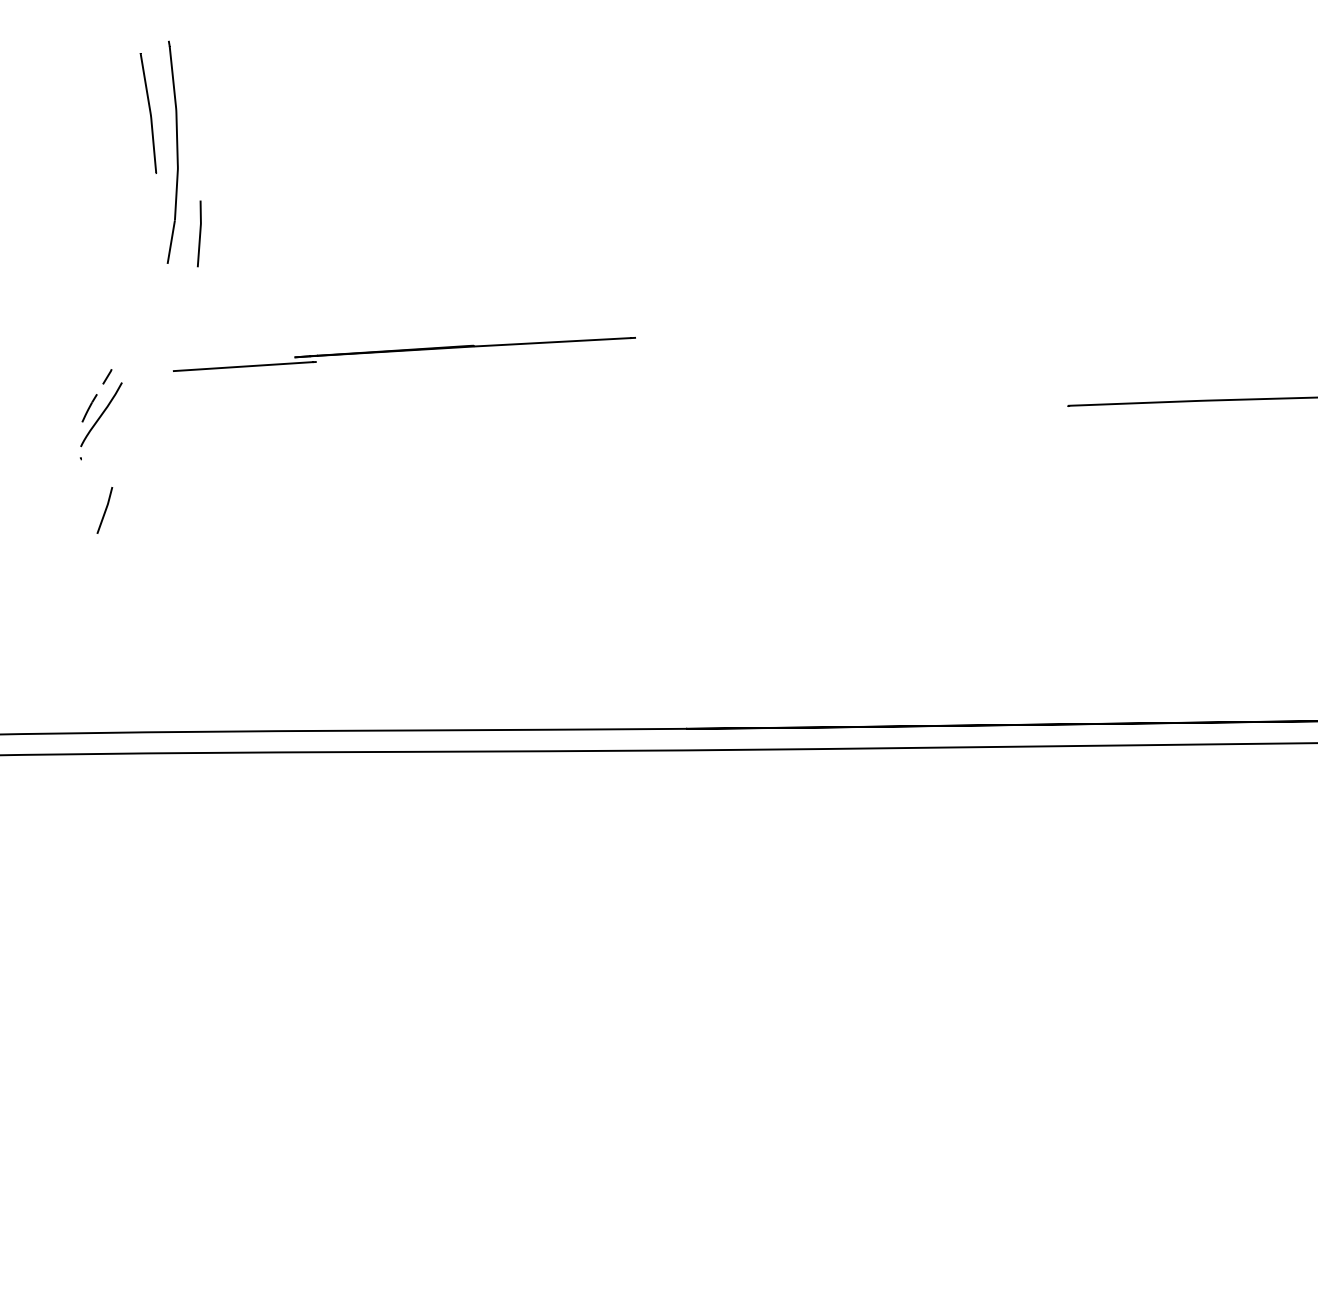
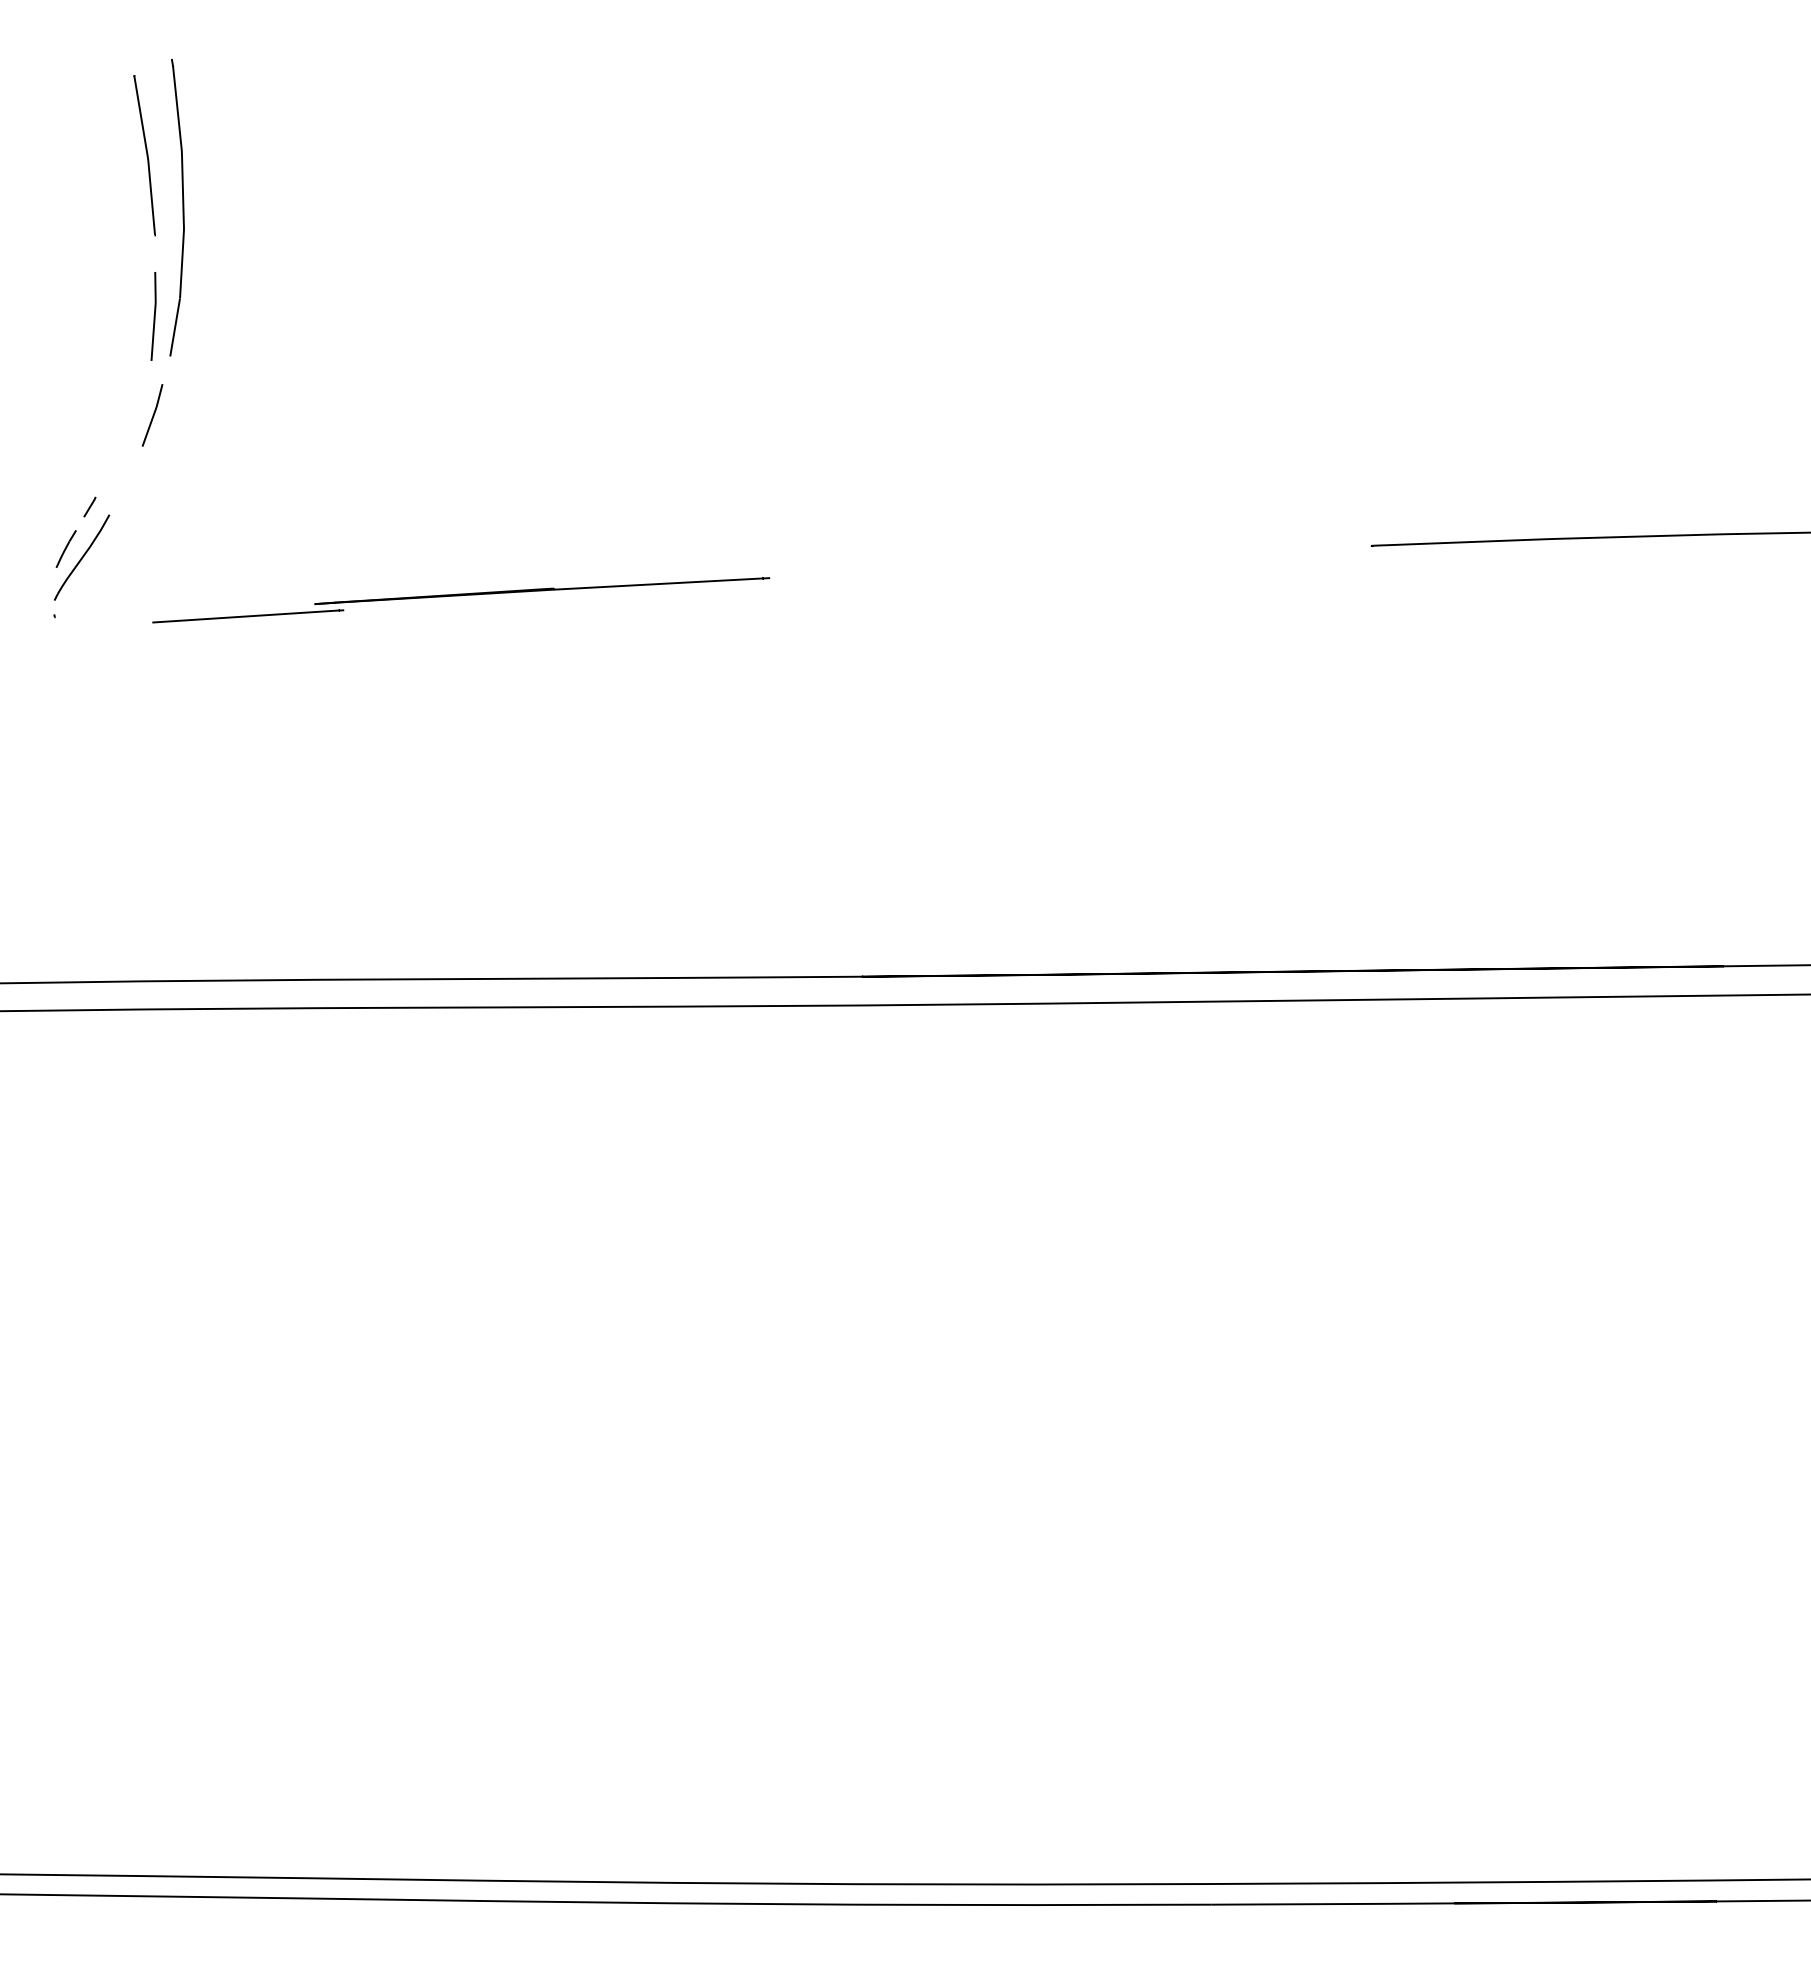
curve: (199, 233) -> (153, 316), moved
part: (404, 354) -> (461, 600), moved
curve: (104, 510) -> (152, 415), moved

